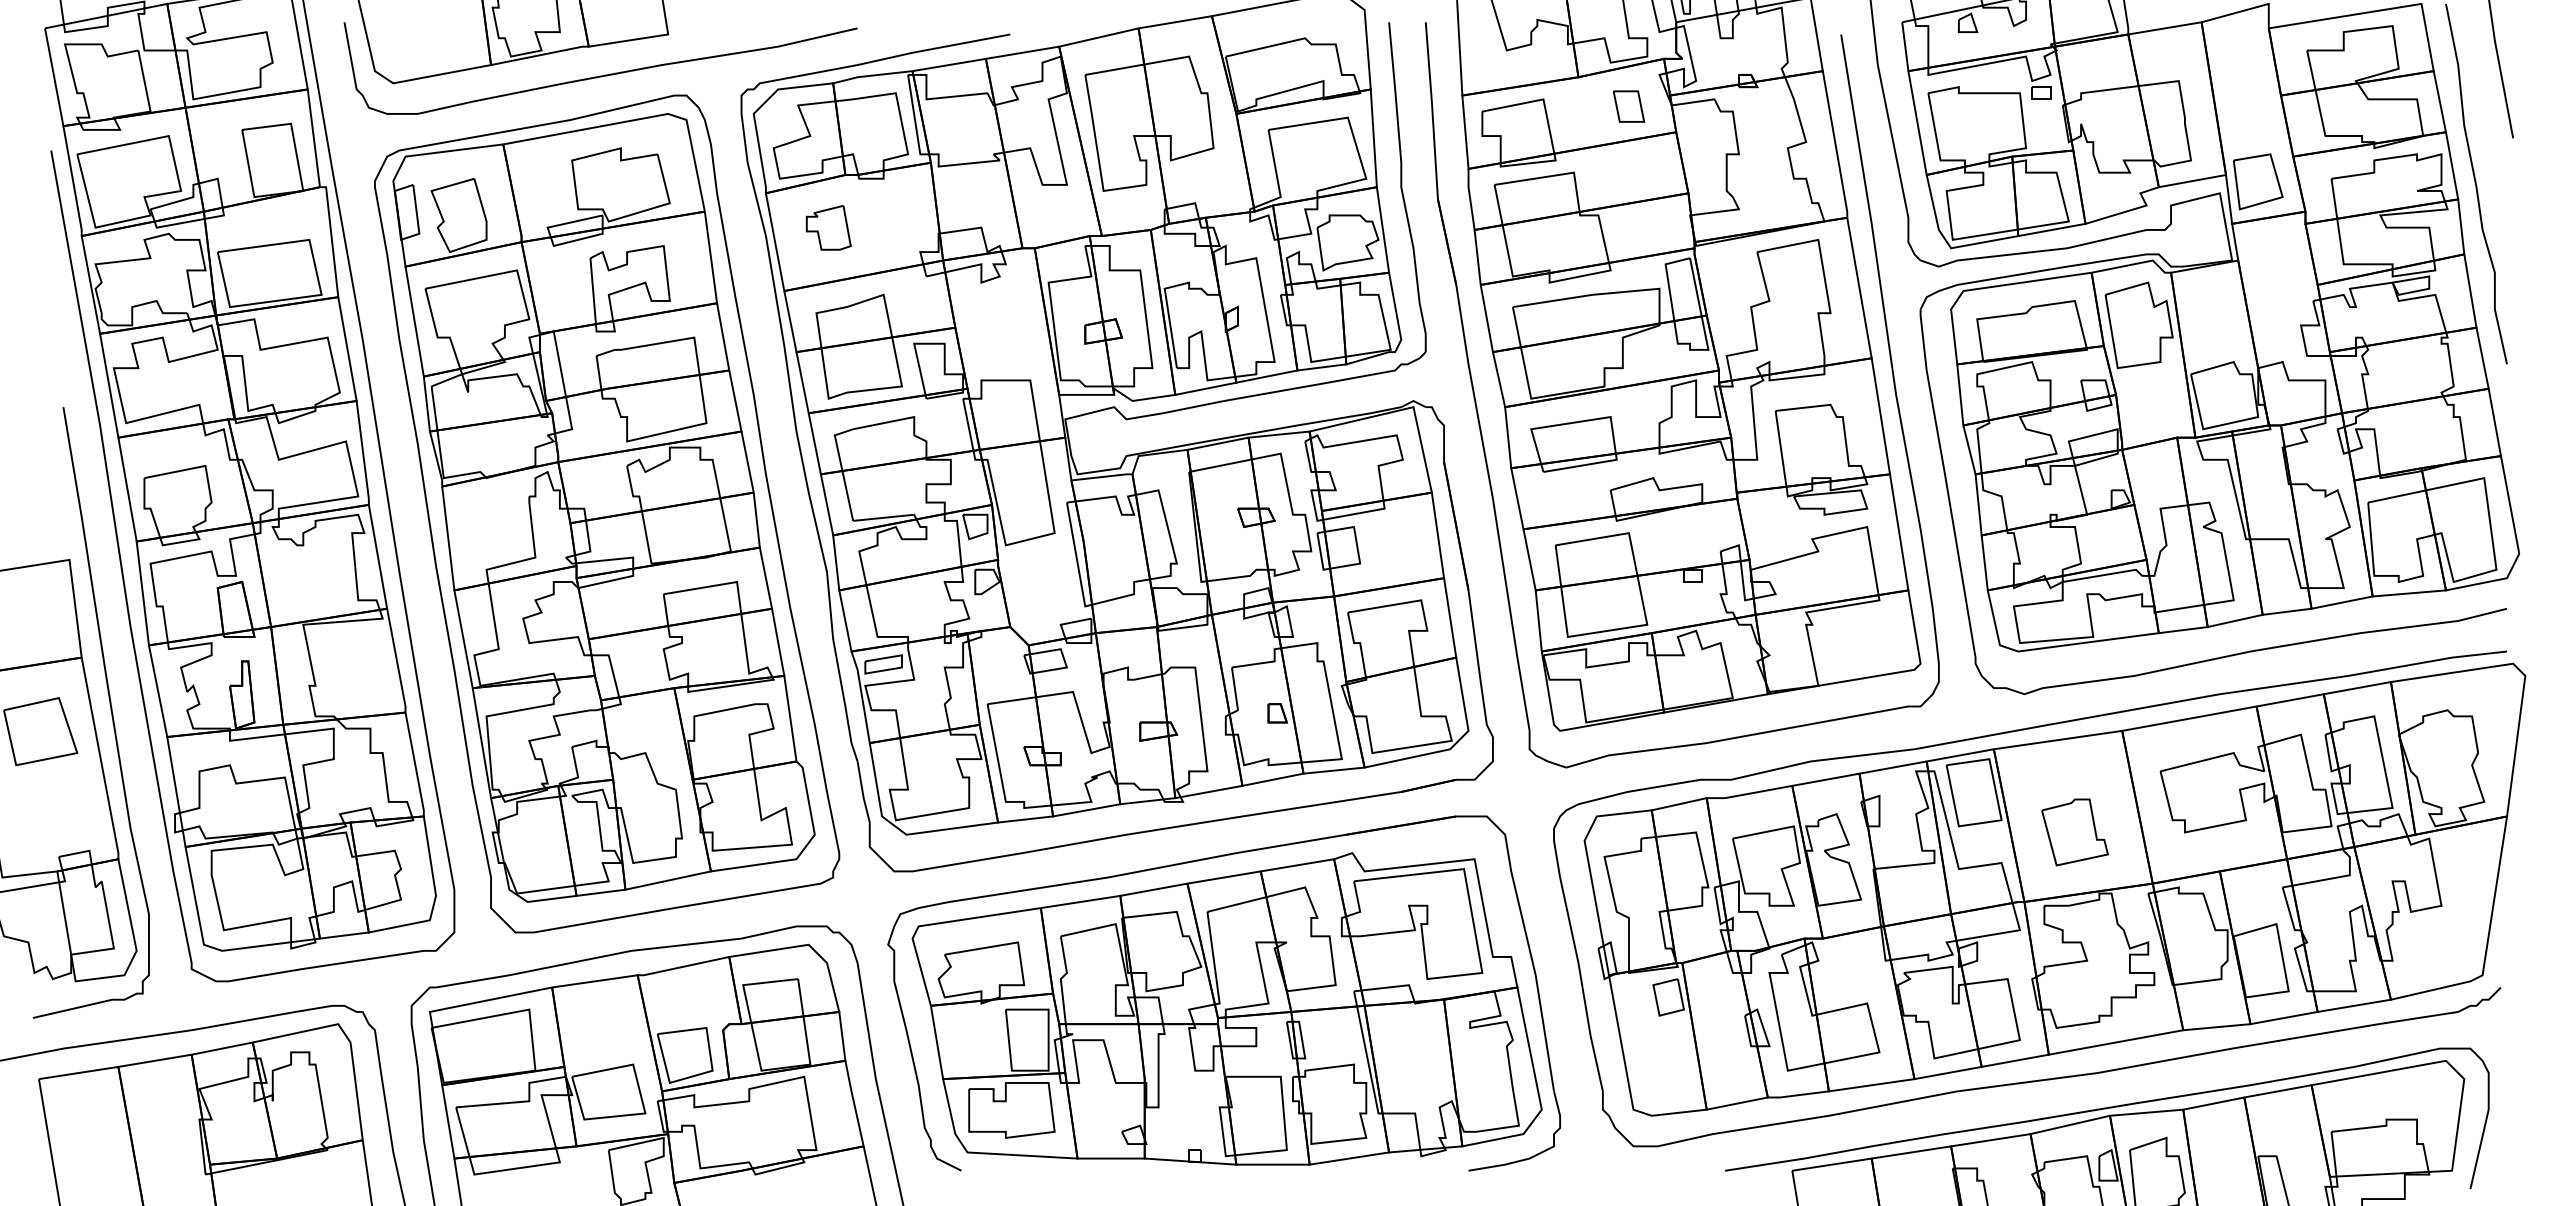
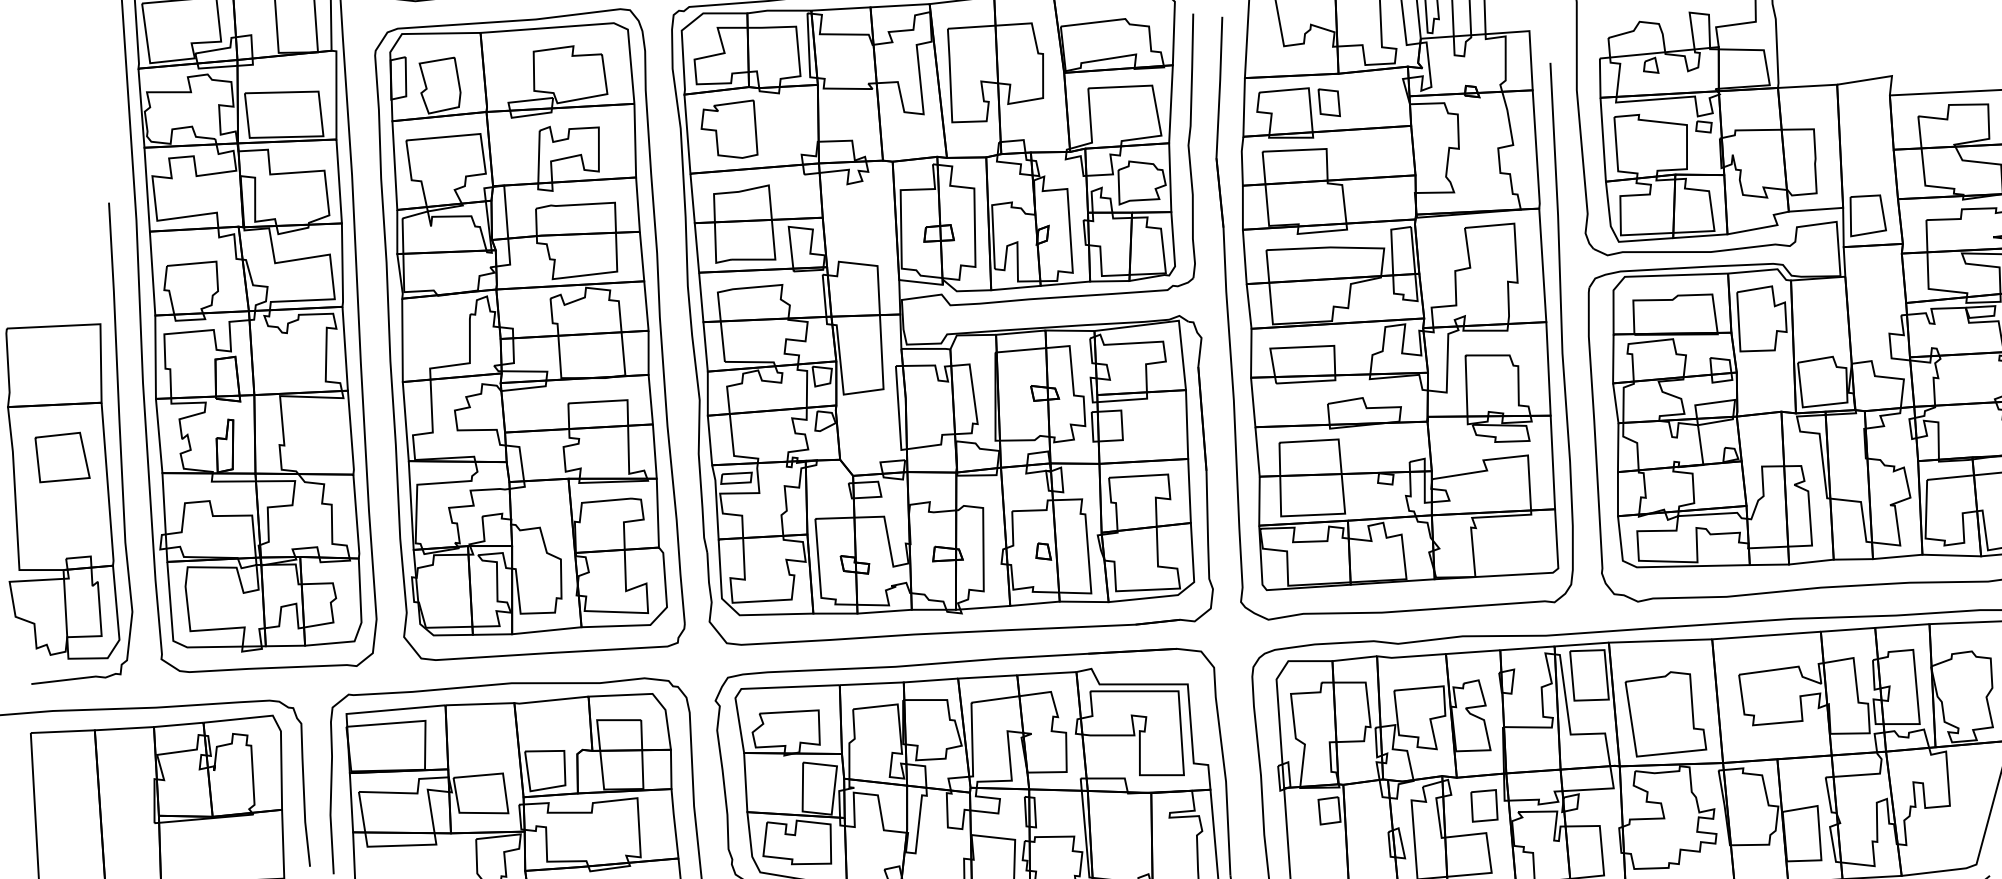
part: (1629, 106) -> (1329, 102), moved
part: (828, 227) -> (731, 127), size x1.67
part: (2074, 832) -> (1665, 715), size x1.67
part: (1861, 969) -> (1484, 805), added

